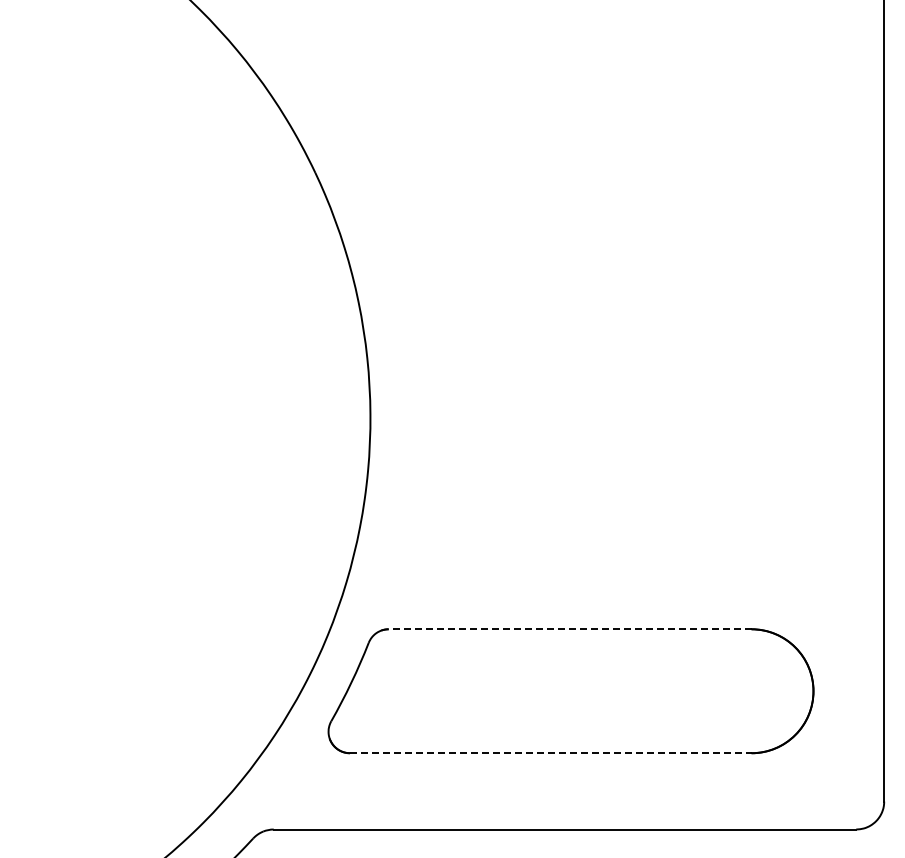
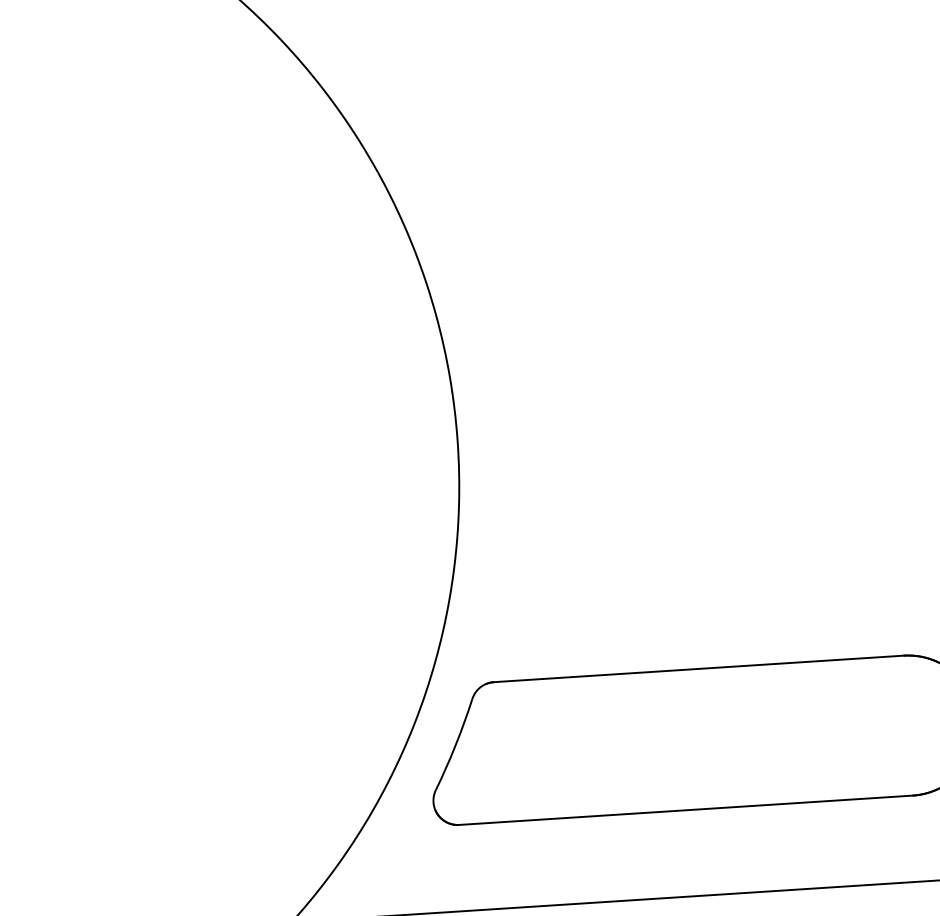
line: (569, 629) -> (698, 669), dashed -> solid
line: (550, 753) -> (685, 810), dashed -> solid

